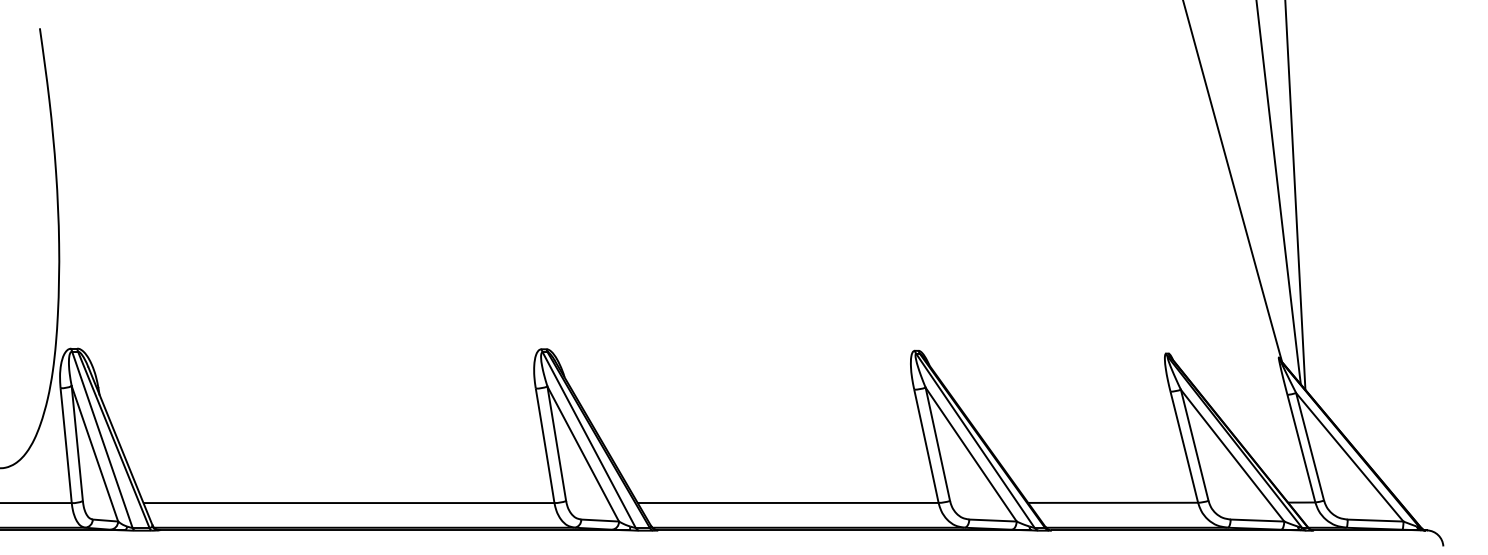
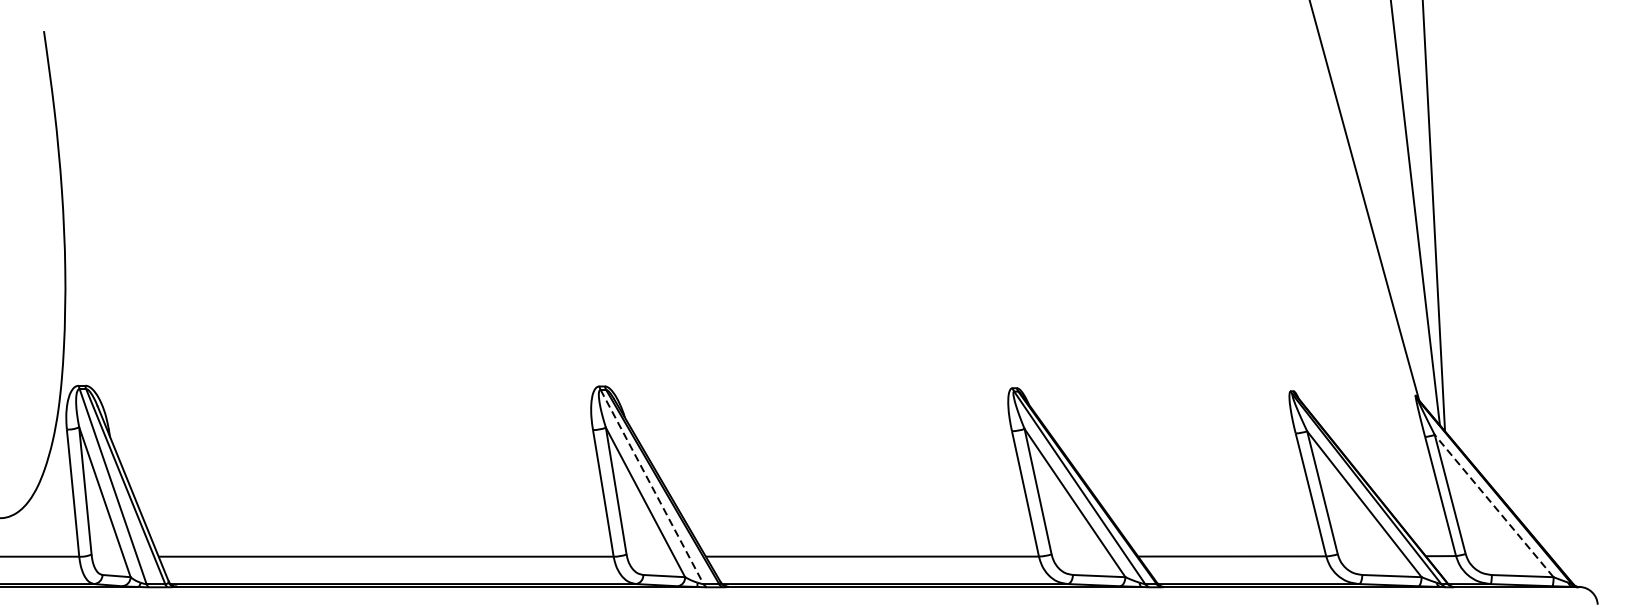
line: (589, 440) -> (652, 487), solid -> dashed
line: (1349, 457) -> (1493, 506), solid -> dashed

